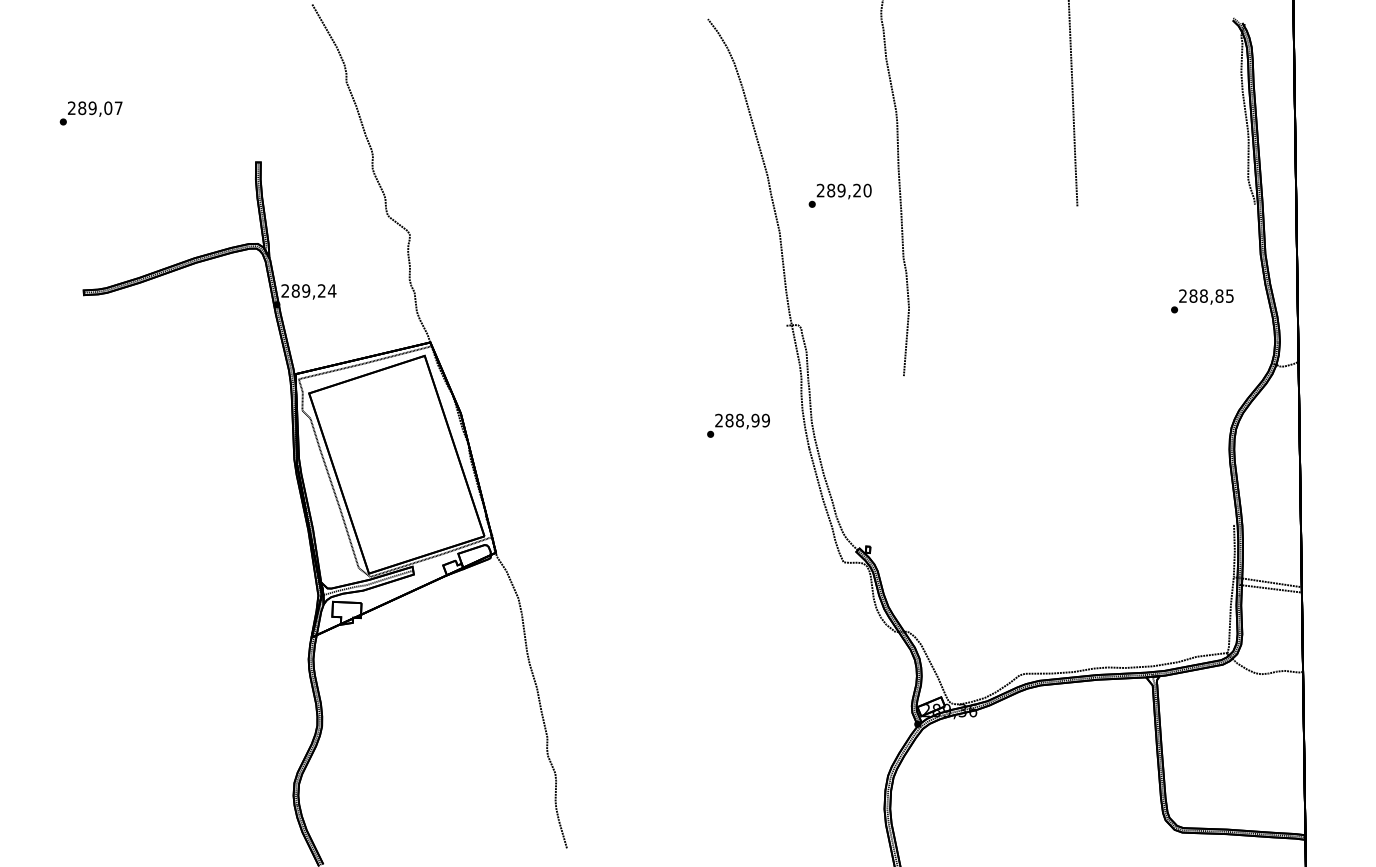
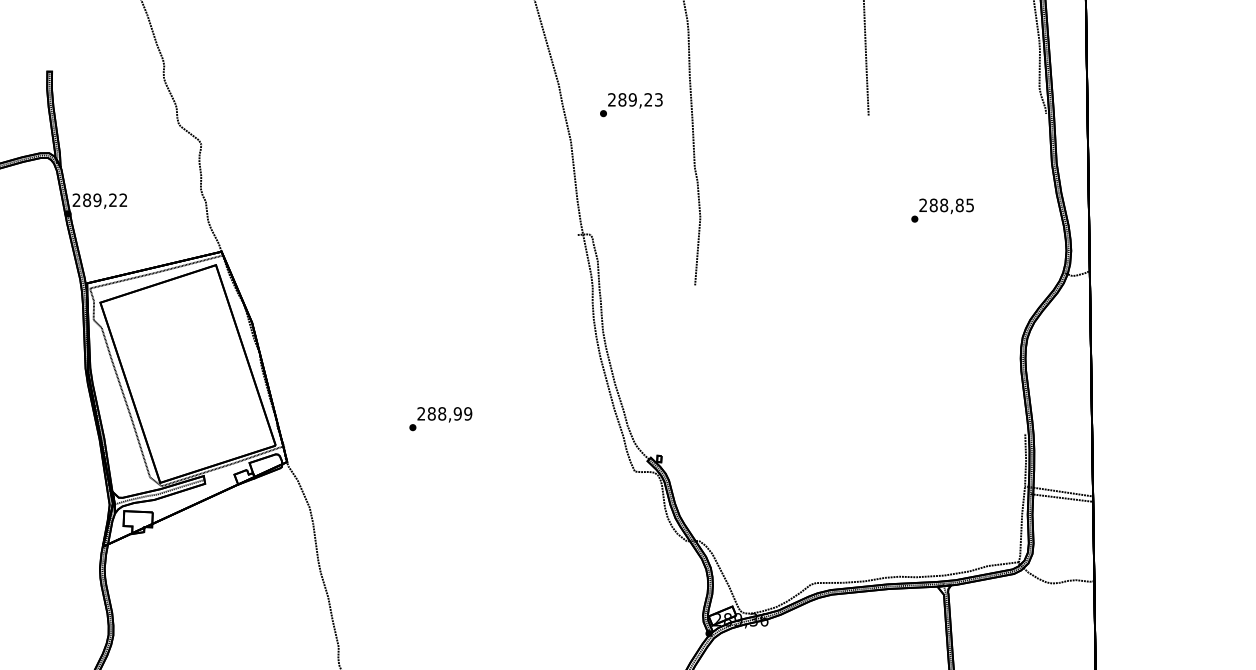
text: (867, 190) -> (658, 99), 289,20 -> 289,23
text: (331, 290) -> (122, 199), 289,24 -> 289,22
text: (1202, 301) -> (942, 210), moved
text: (738, 425) -> (440, 418), moved

